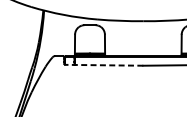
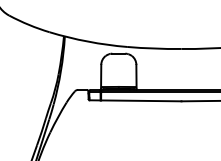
line: (104, 65) -> (135, 100), dashed -> solid

